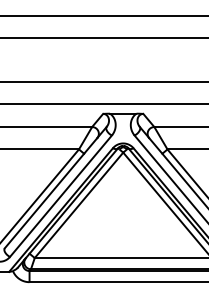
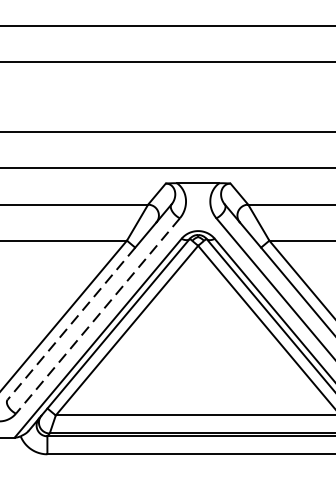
line: (60, 196) -> (97, 316), solid -> dashed
line: (44, 201) -> (71, 324), solid -> dashed

